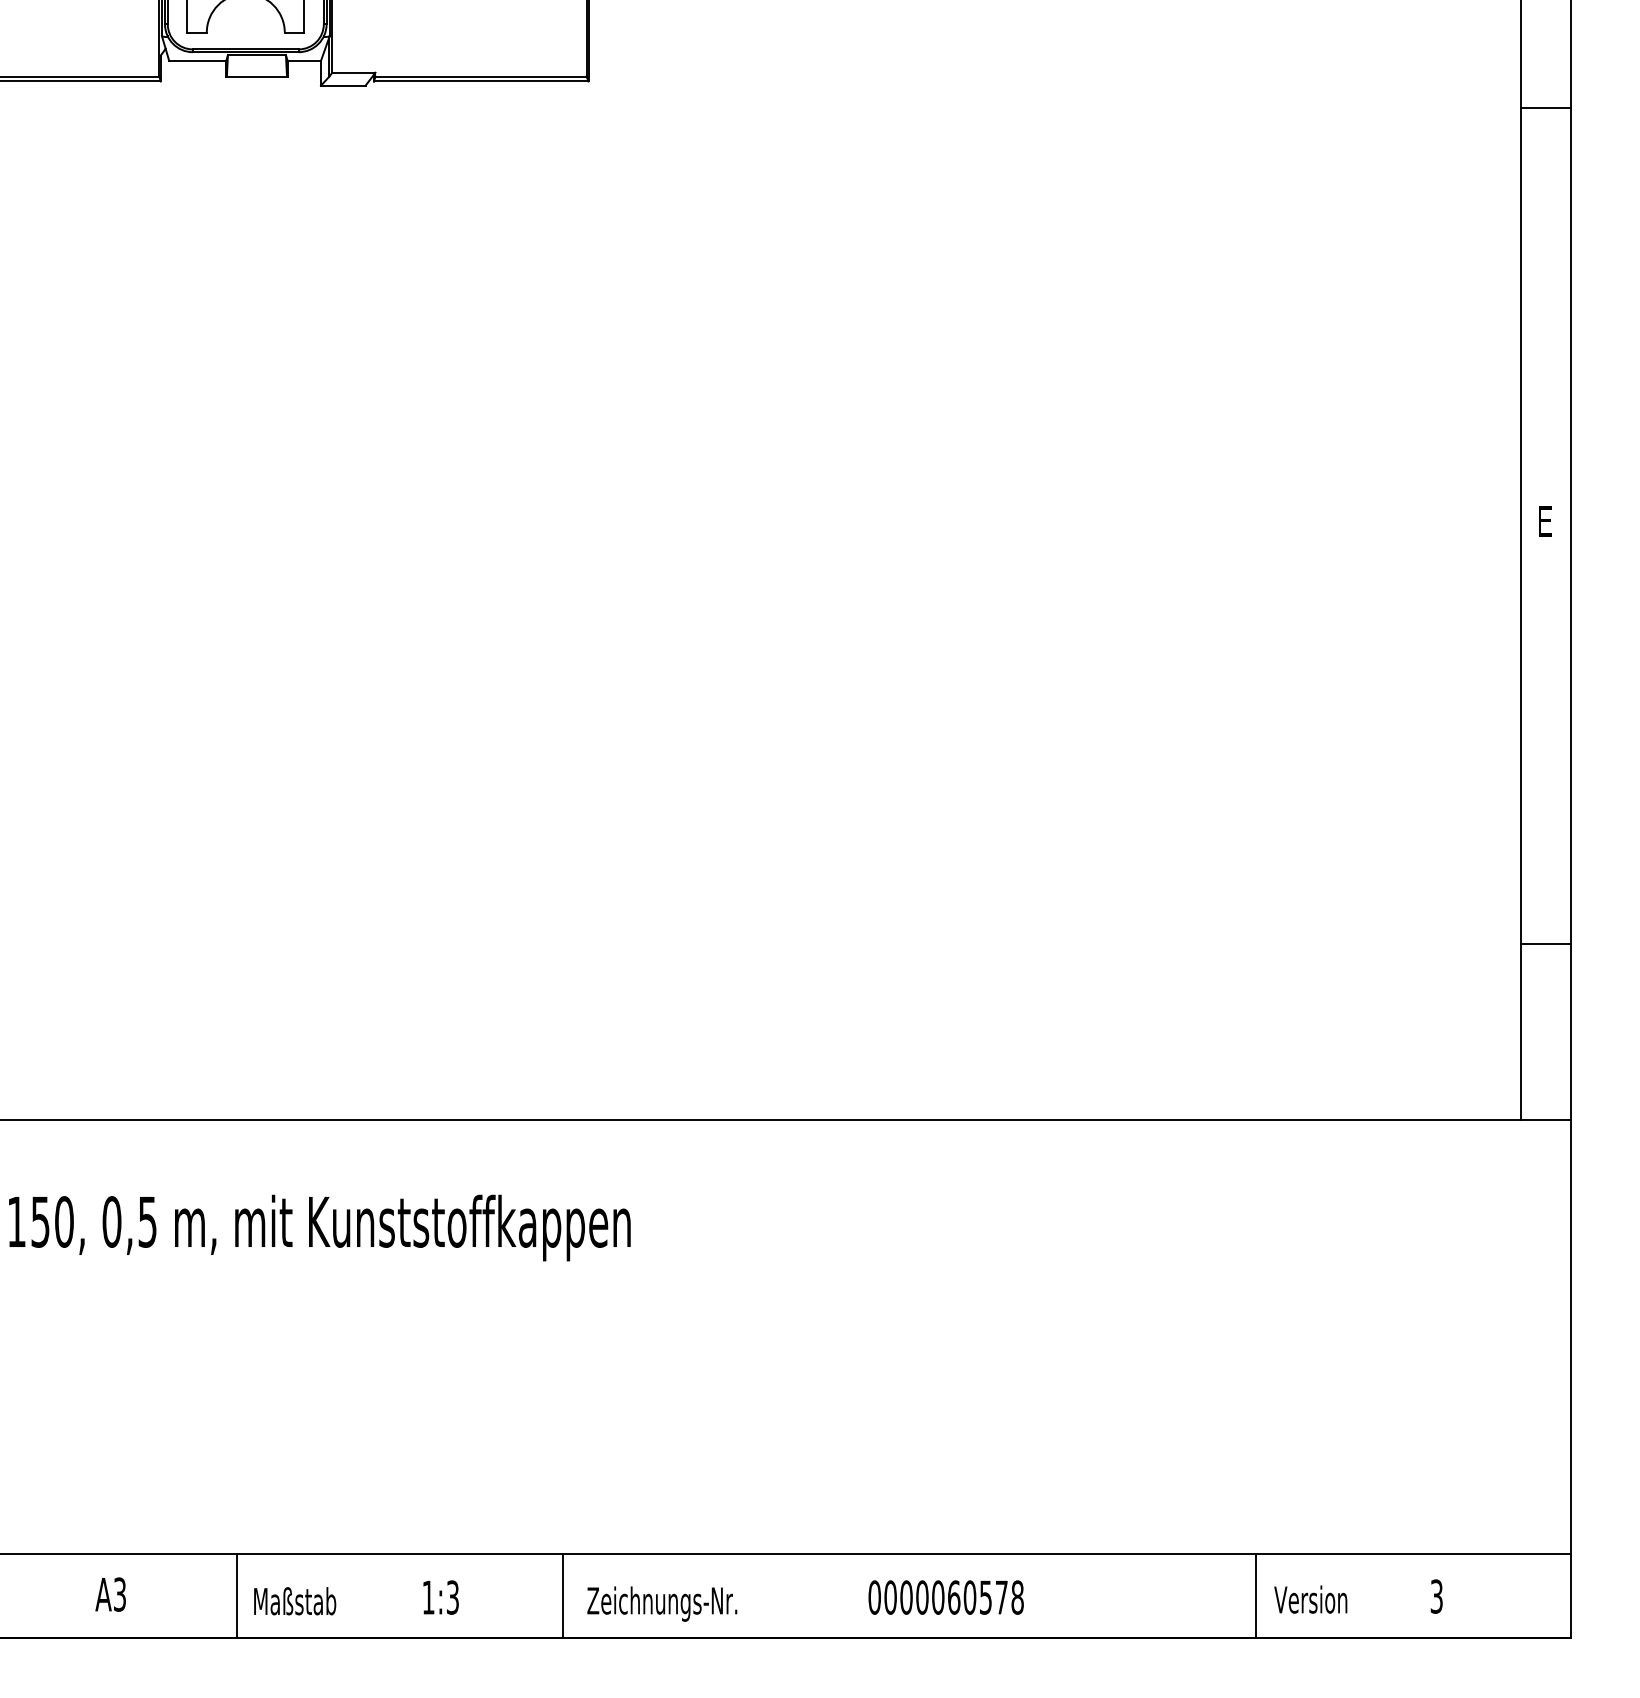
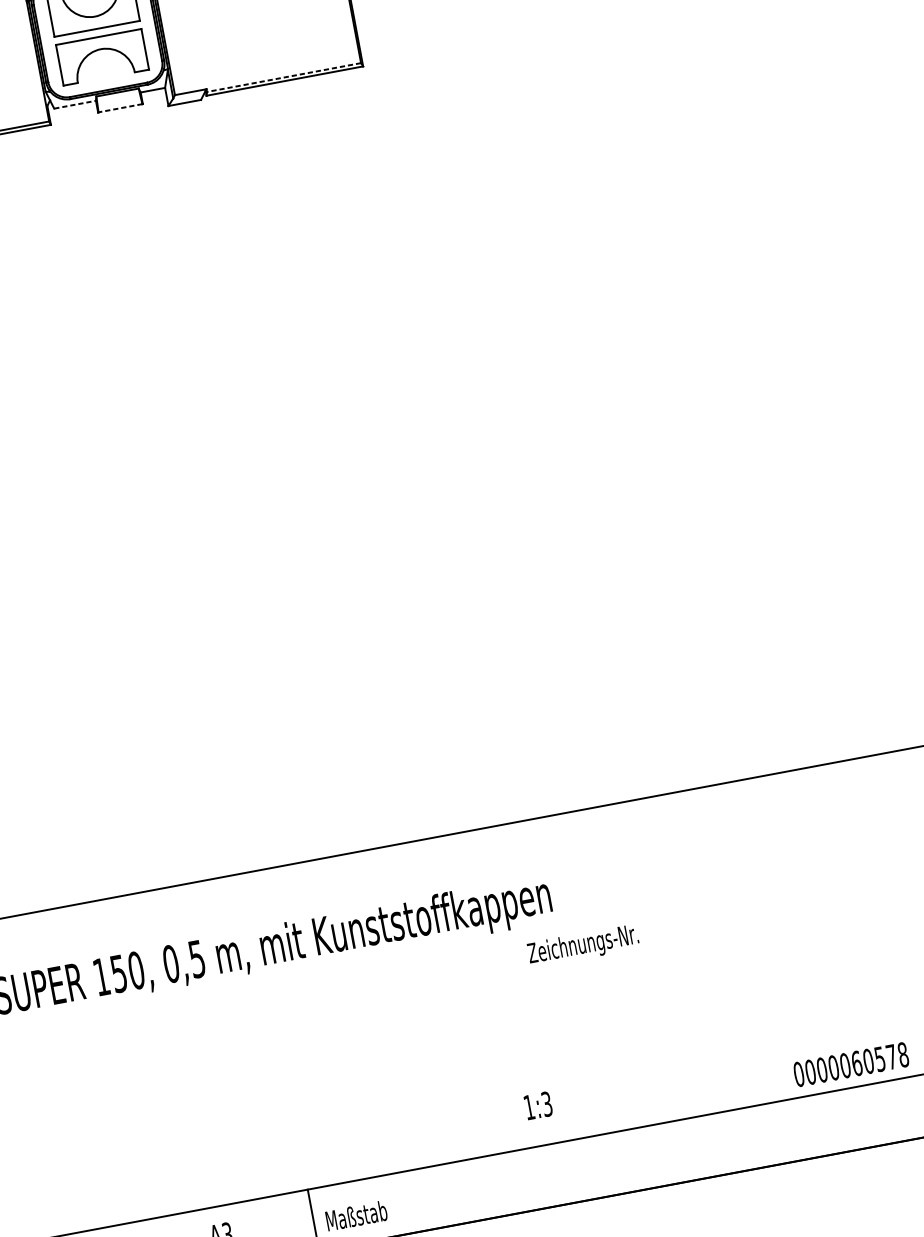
line: (197, 60) -> (74, 104), solid -> dashed
line: (256, 76) -> (120, 108), solid -> dashed
line: (481, 76) -> (284, 77), solid -> dashed
line: (562, 1596) -> (551, 1175), removed
text: (440, 1597) -> (538, 1105), moved
text: (945, 1597) -> (850, 1064), moved
text: (662, 1603) -> (583, 945), moved

